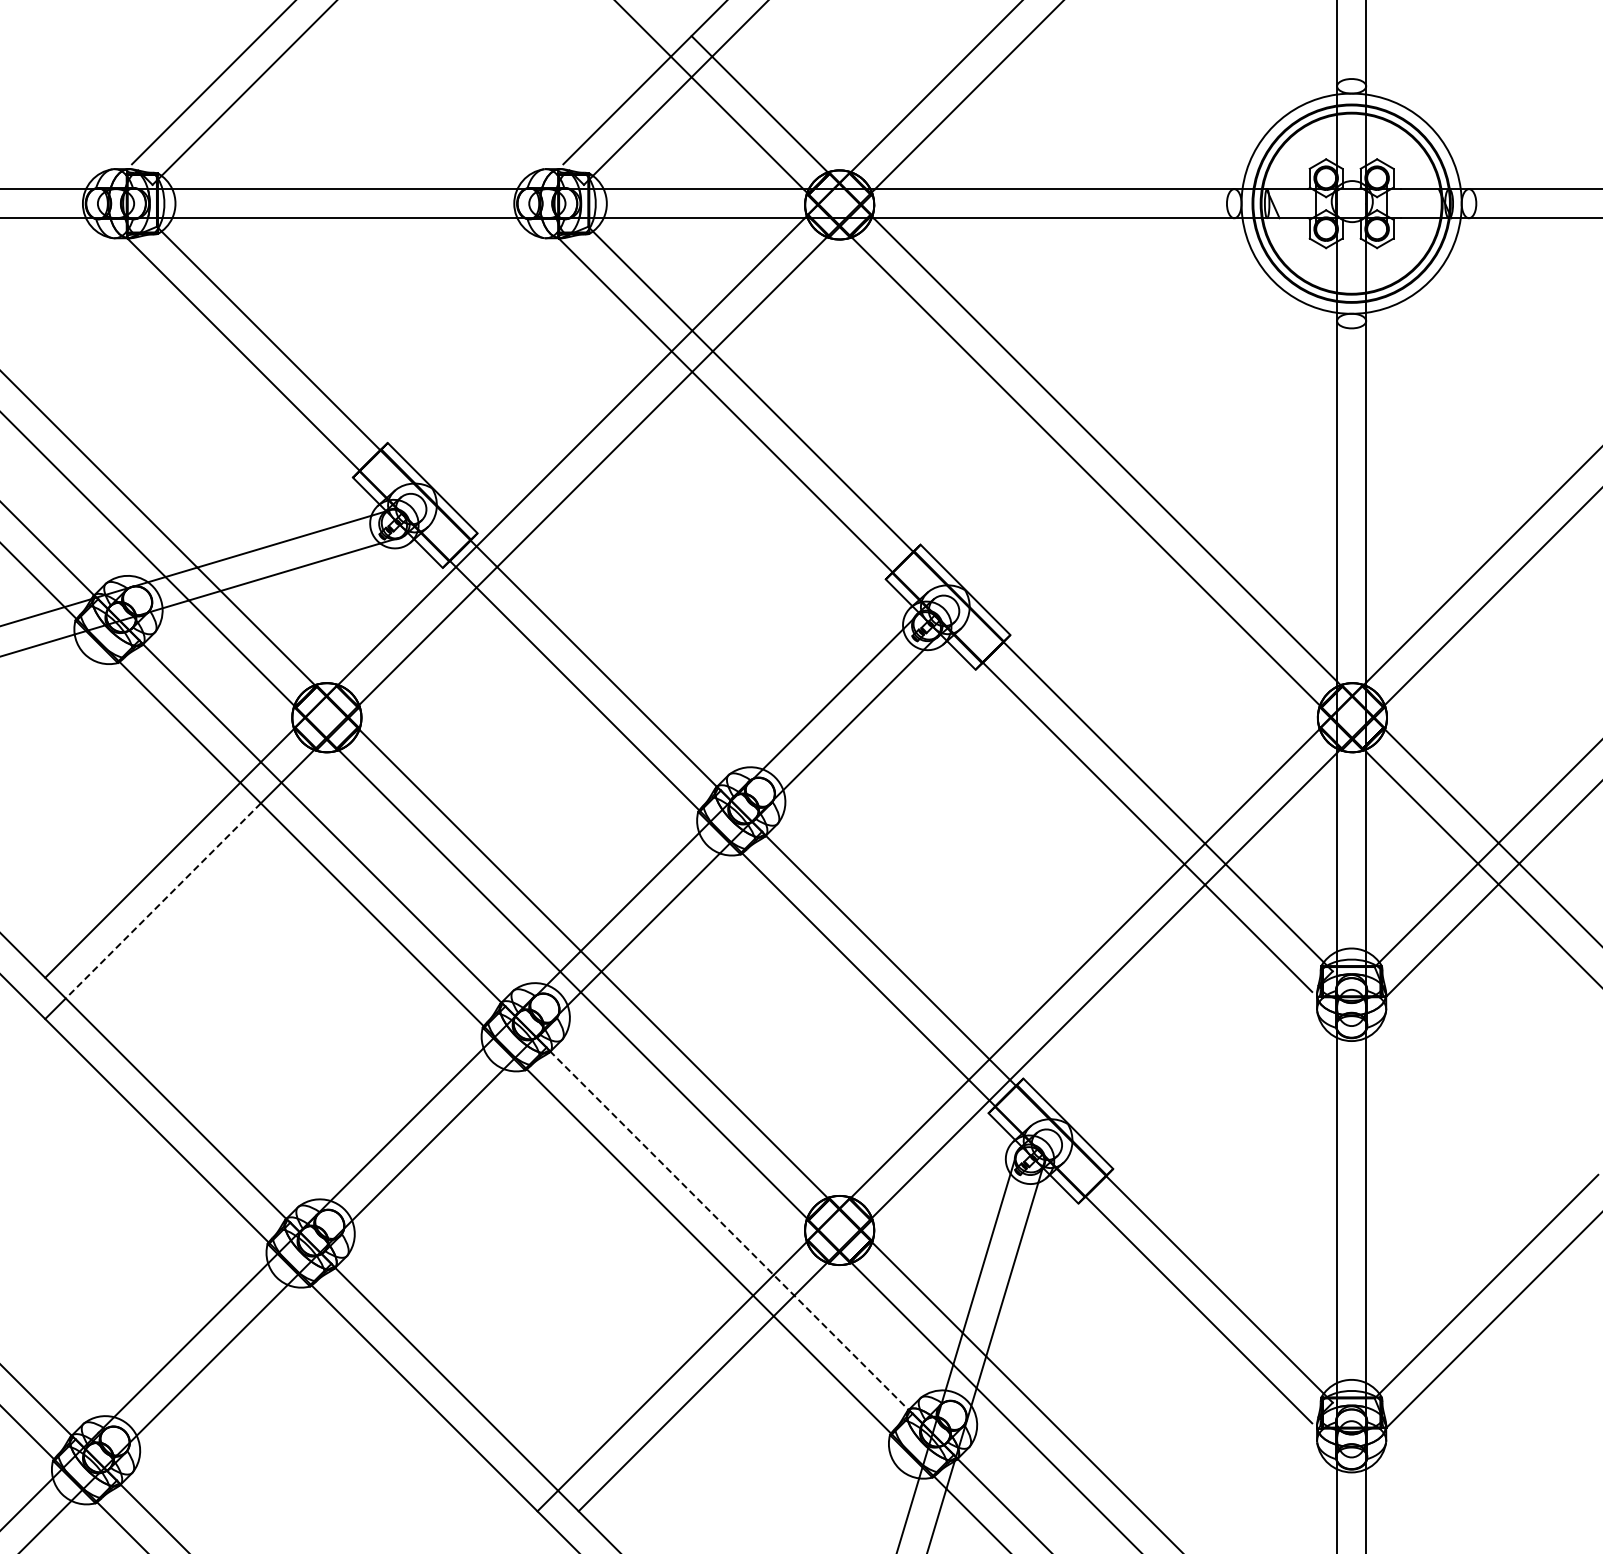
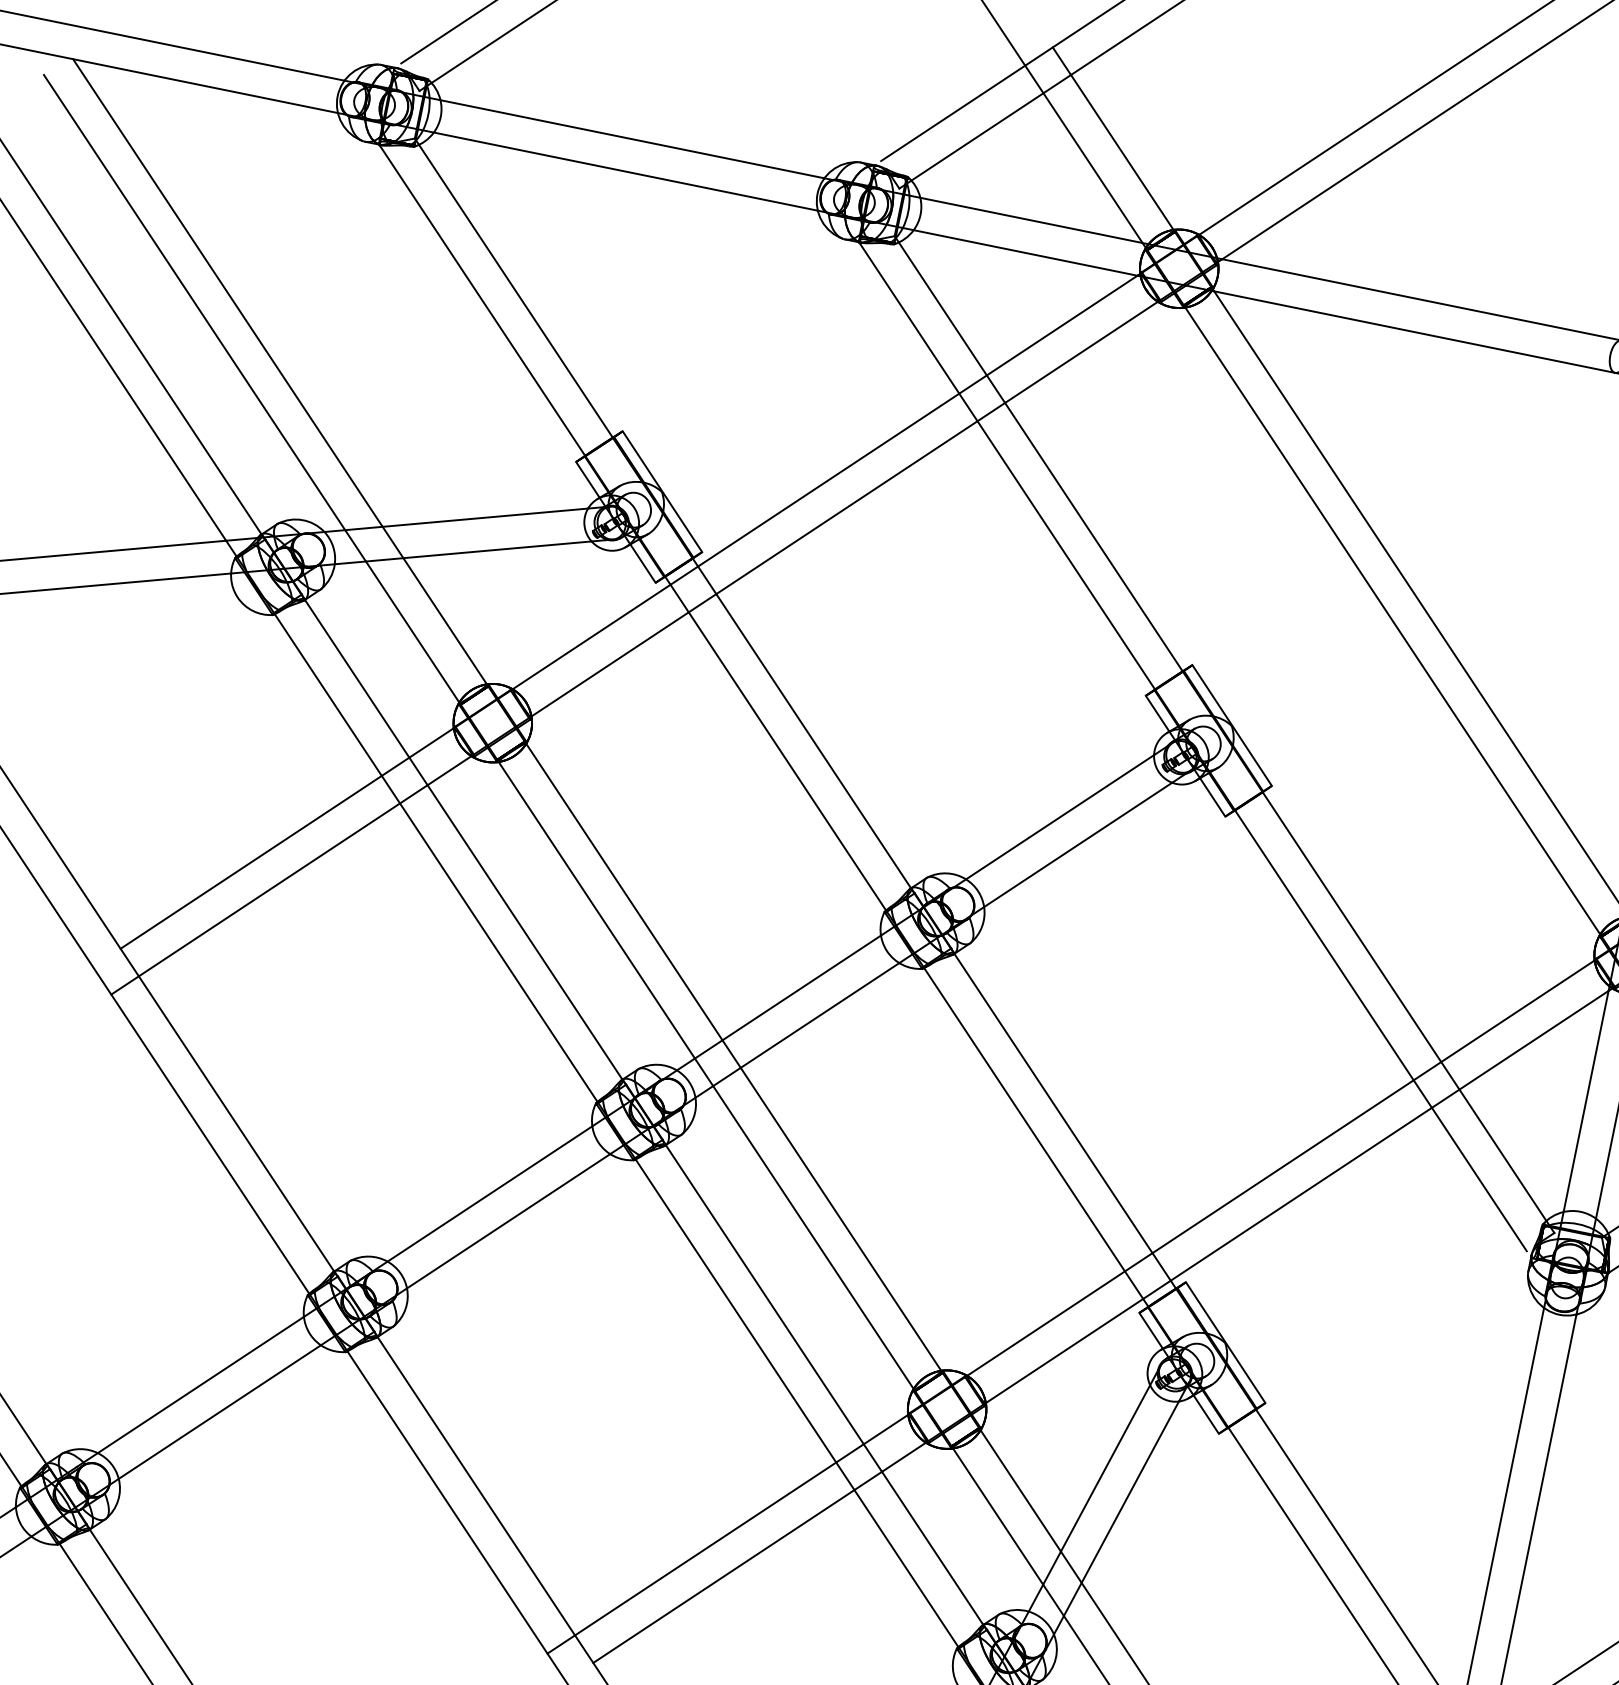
line: (163, 900) -> (269, 889), dashed -> solid
line: (729, 1231) -> (824, 1385), dashed -> solid

